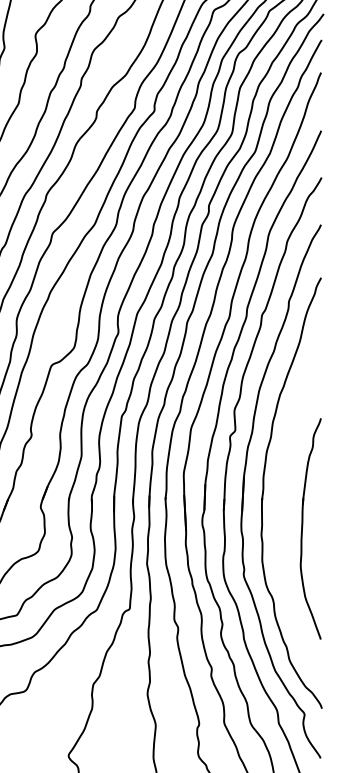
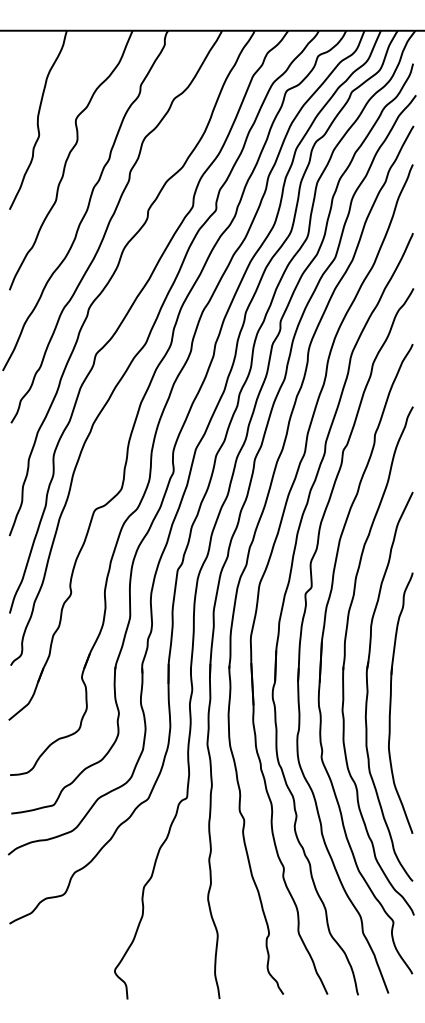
part: (283, 514) -> (368, 686), added

